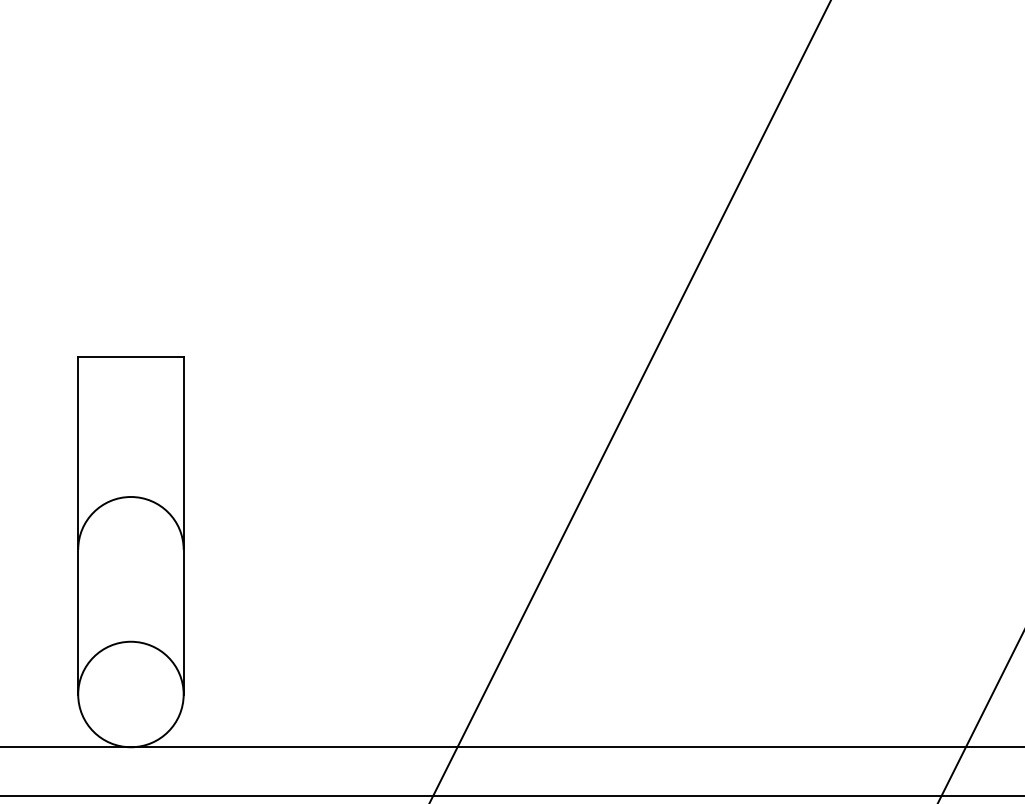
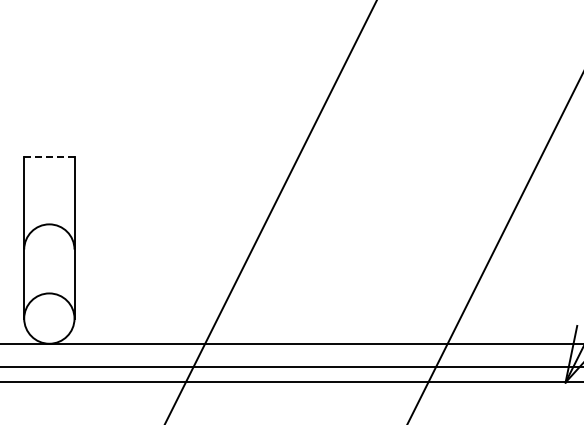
line: (131, 356) -> (49, 157), solid -> dashed

